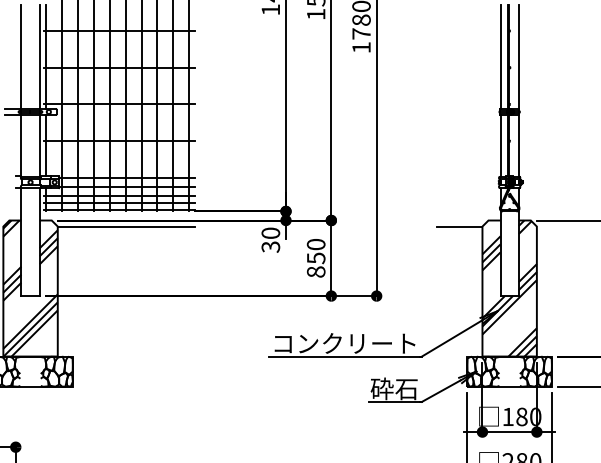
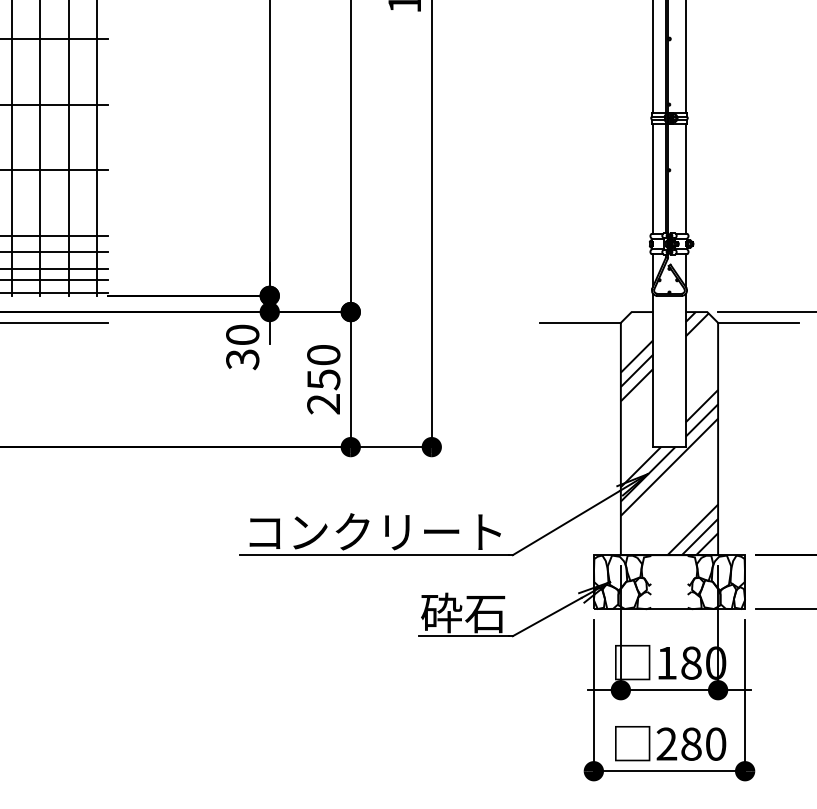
line: (559, 226) -> (758, 322), added
text: (316, 271) -> (324, 403), 850 -> 250

